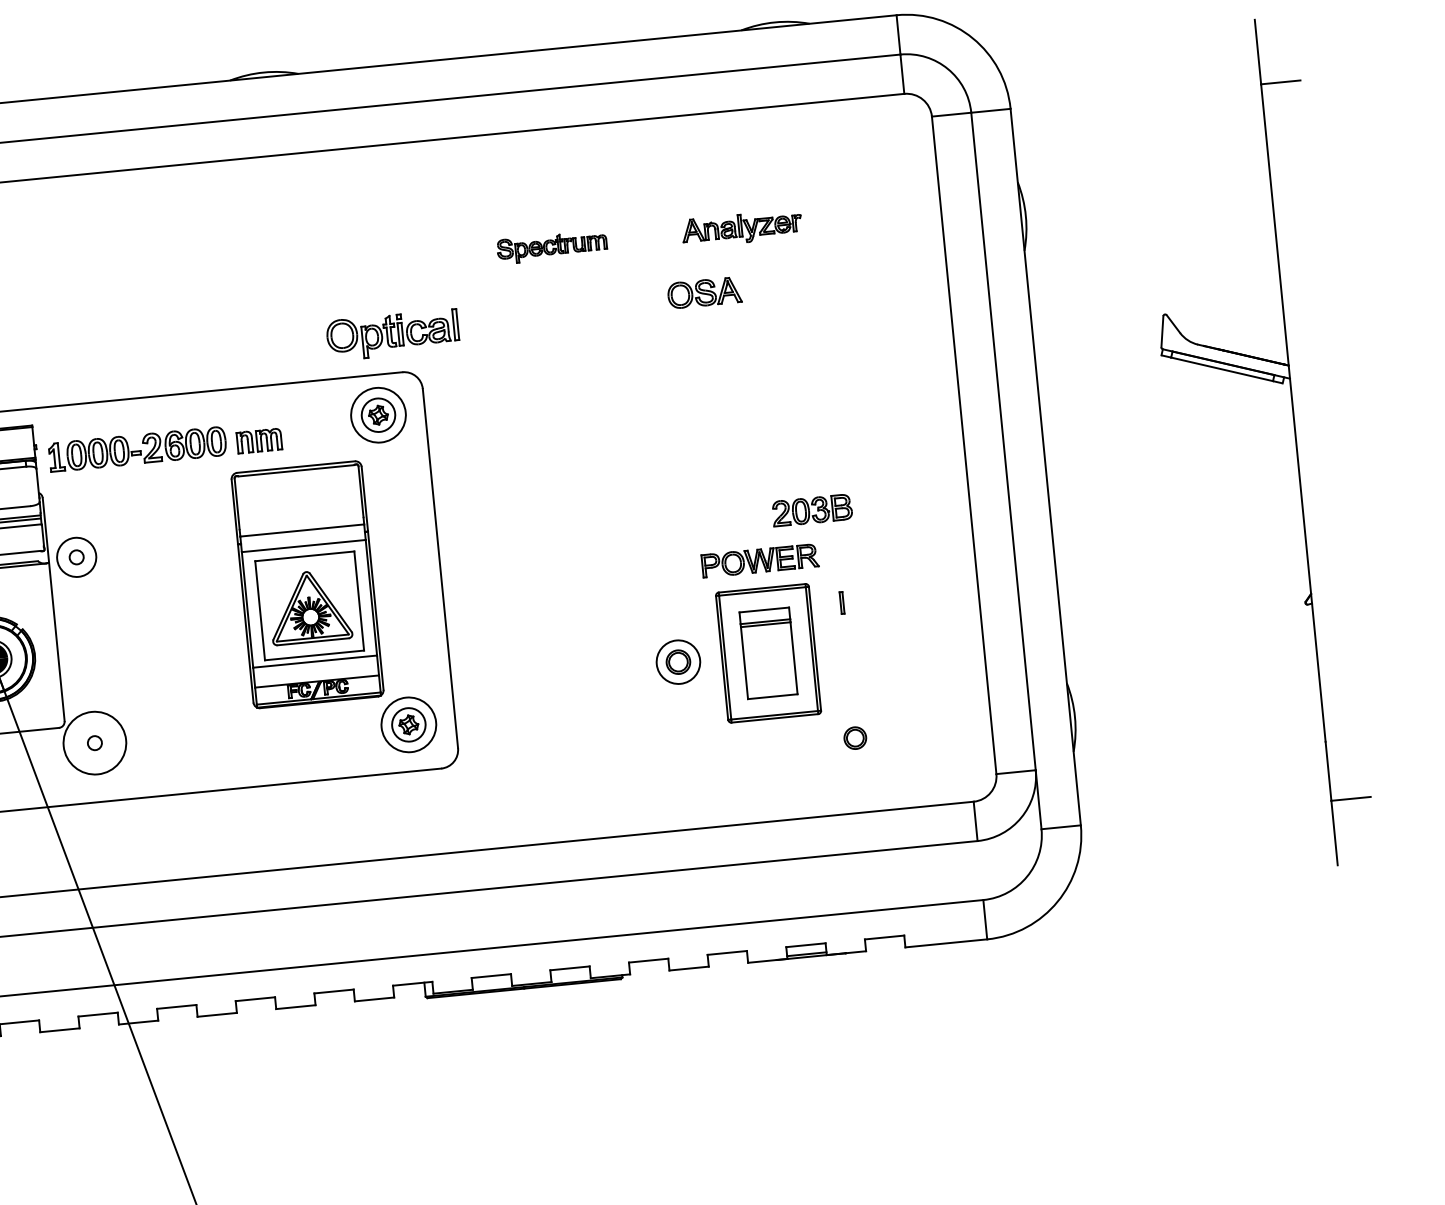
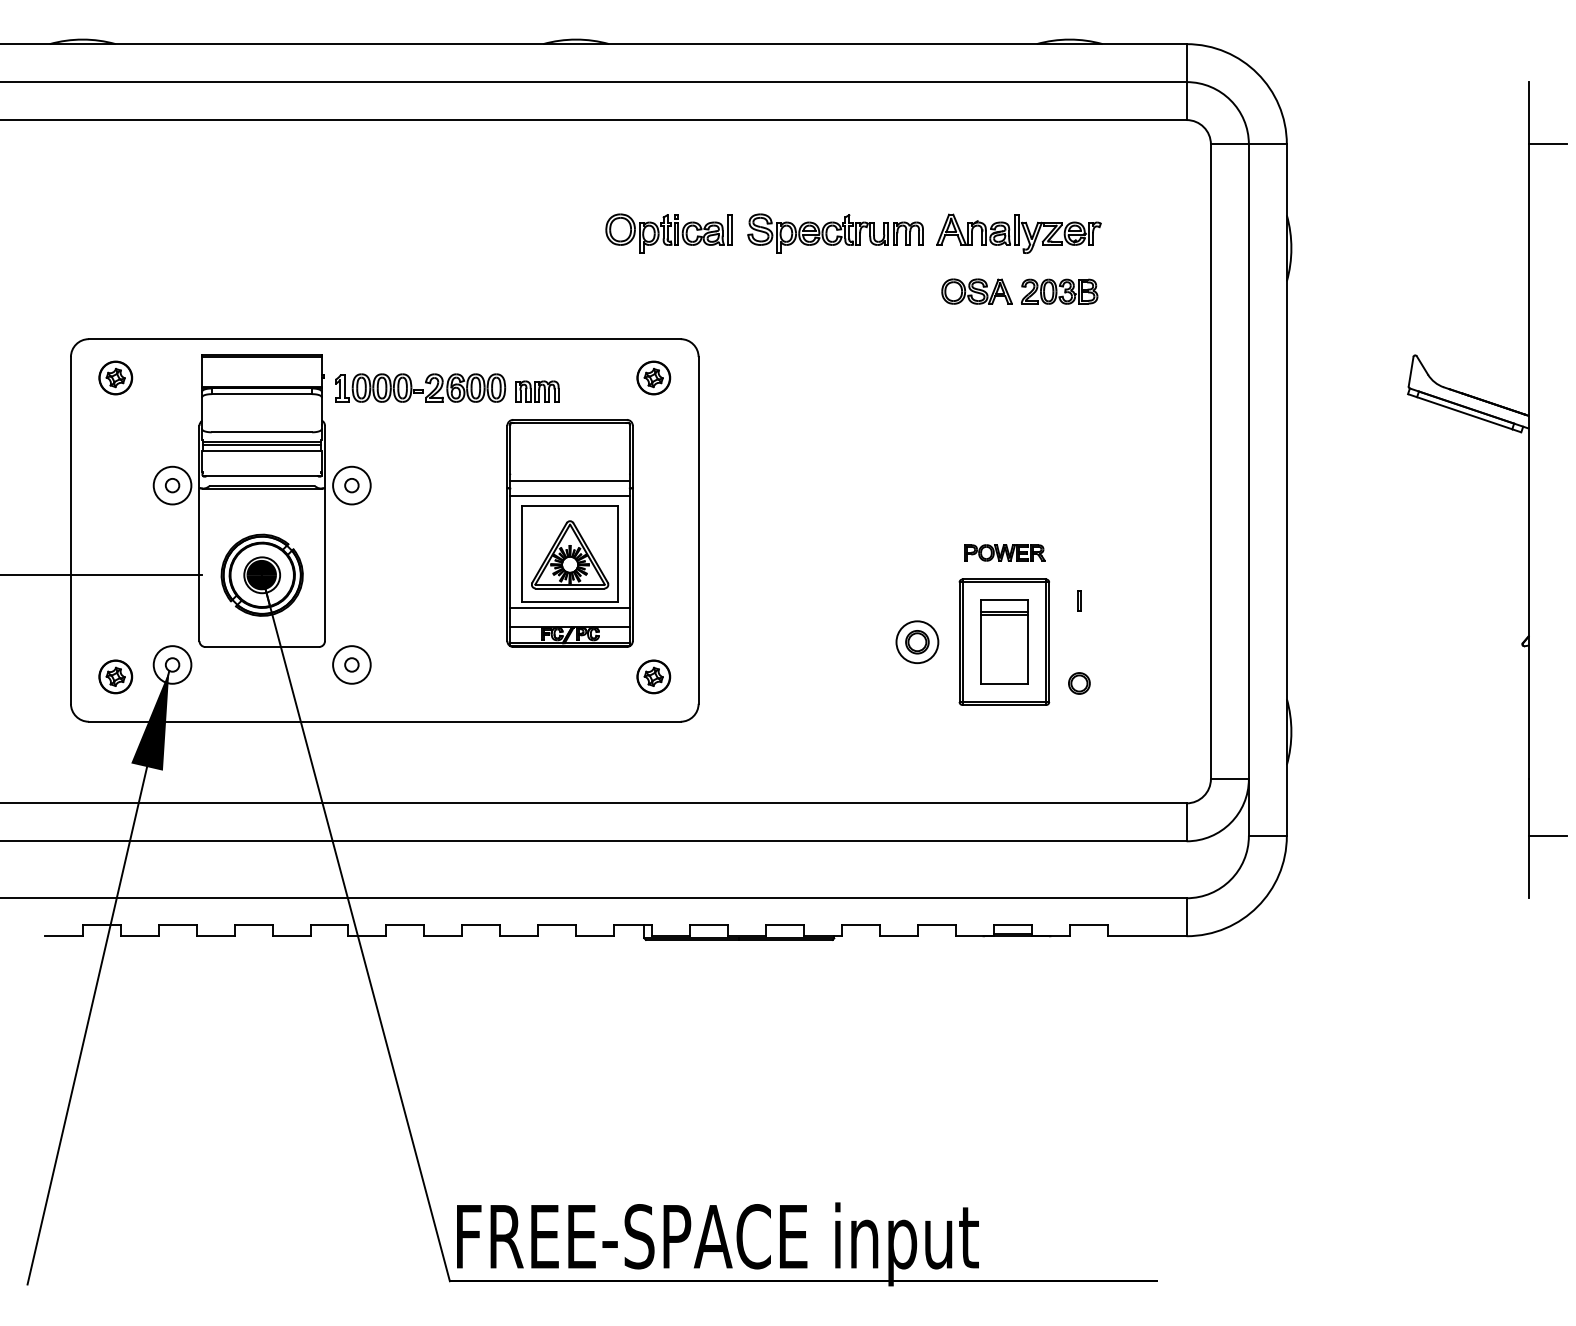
part: (741, 228) -> (1018, 233), size x1.43
part: (552, 247) -> (835, 233), size x1.67
part: (392, 334) -> (668, 233), moved
circle: (378, 414) -> (653, 377), size x0.62
part: (812, 510) -> (1059, 291), moved
part: (759, 560) -> (1004, 552), size x0.71
circle: (408, 724) -> (653, 676), size x0.62
part: (855, 738) -> (1079, 683), moved
circle: (94, 742) -> (351, 664), size x0.62

